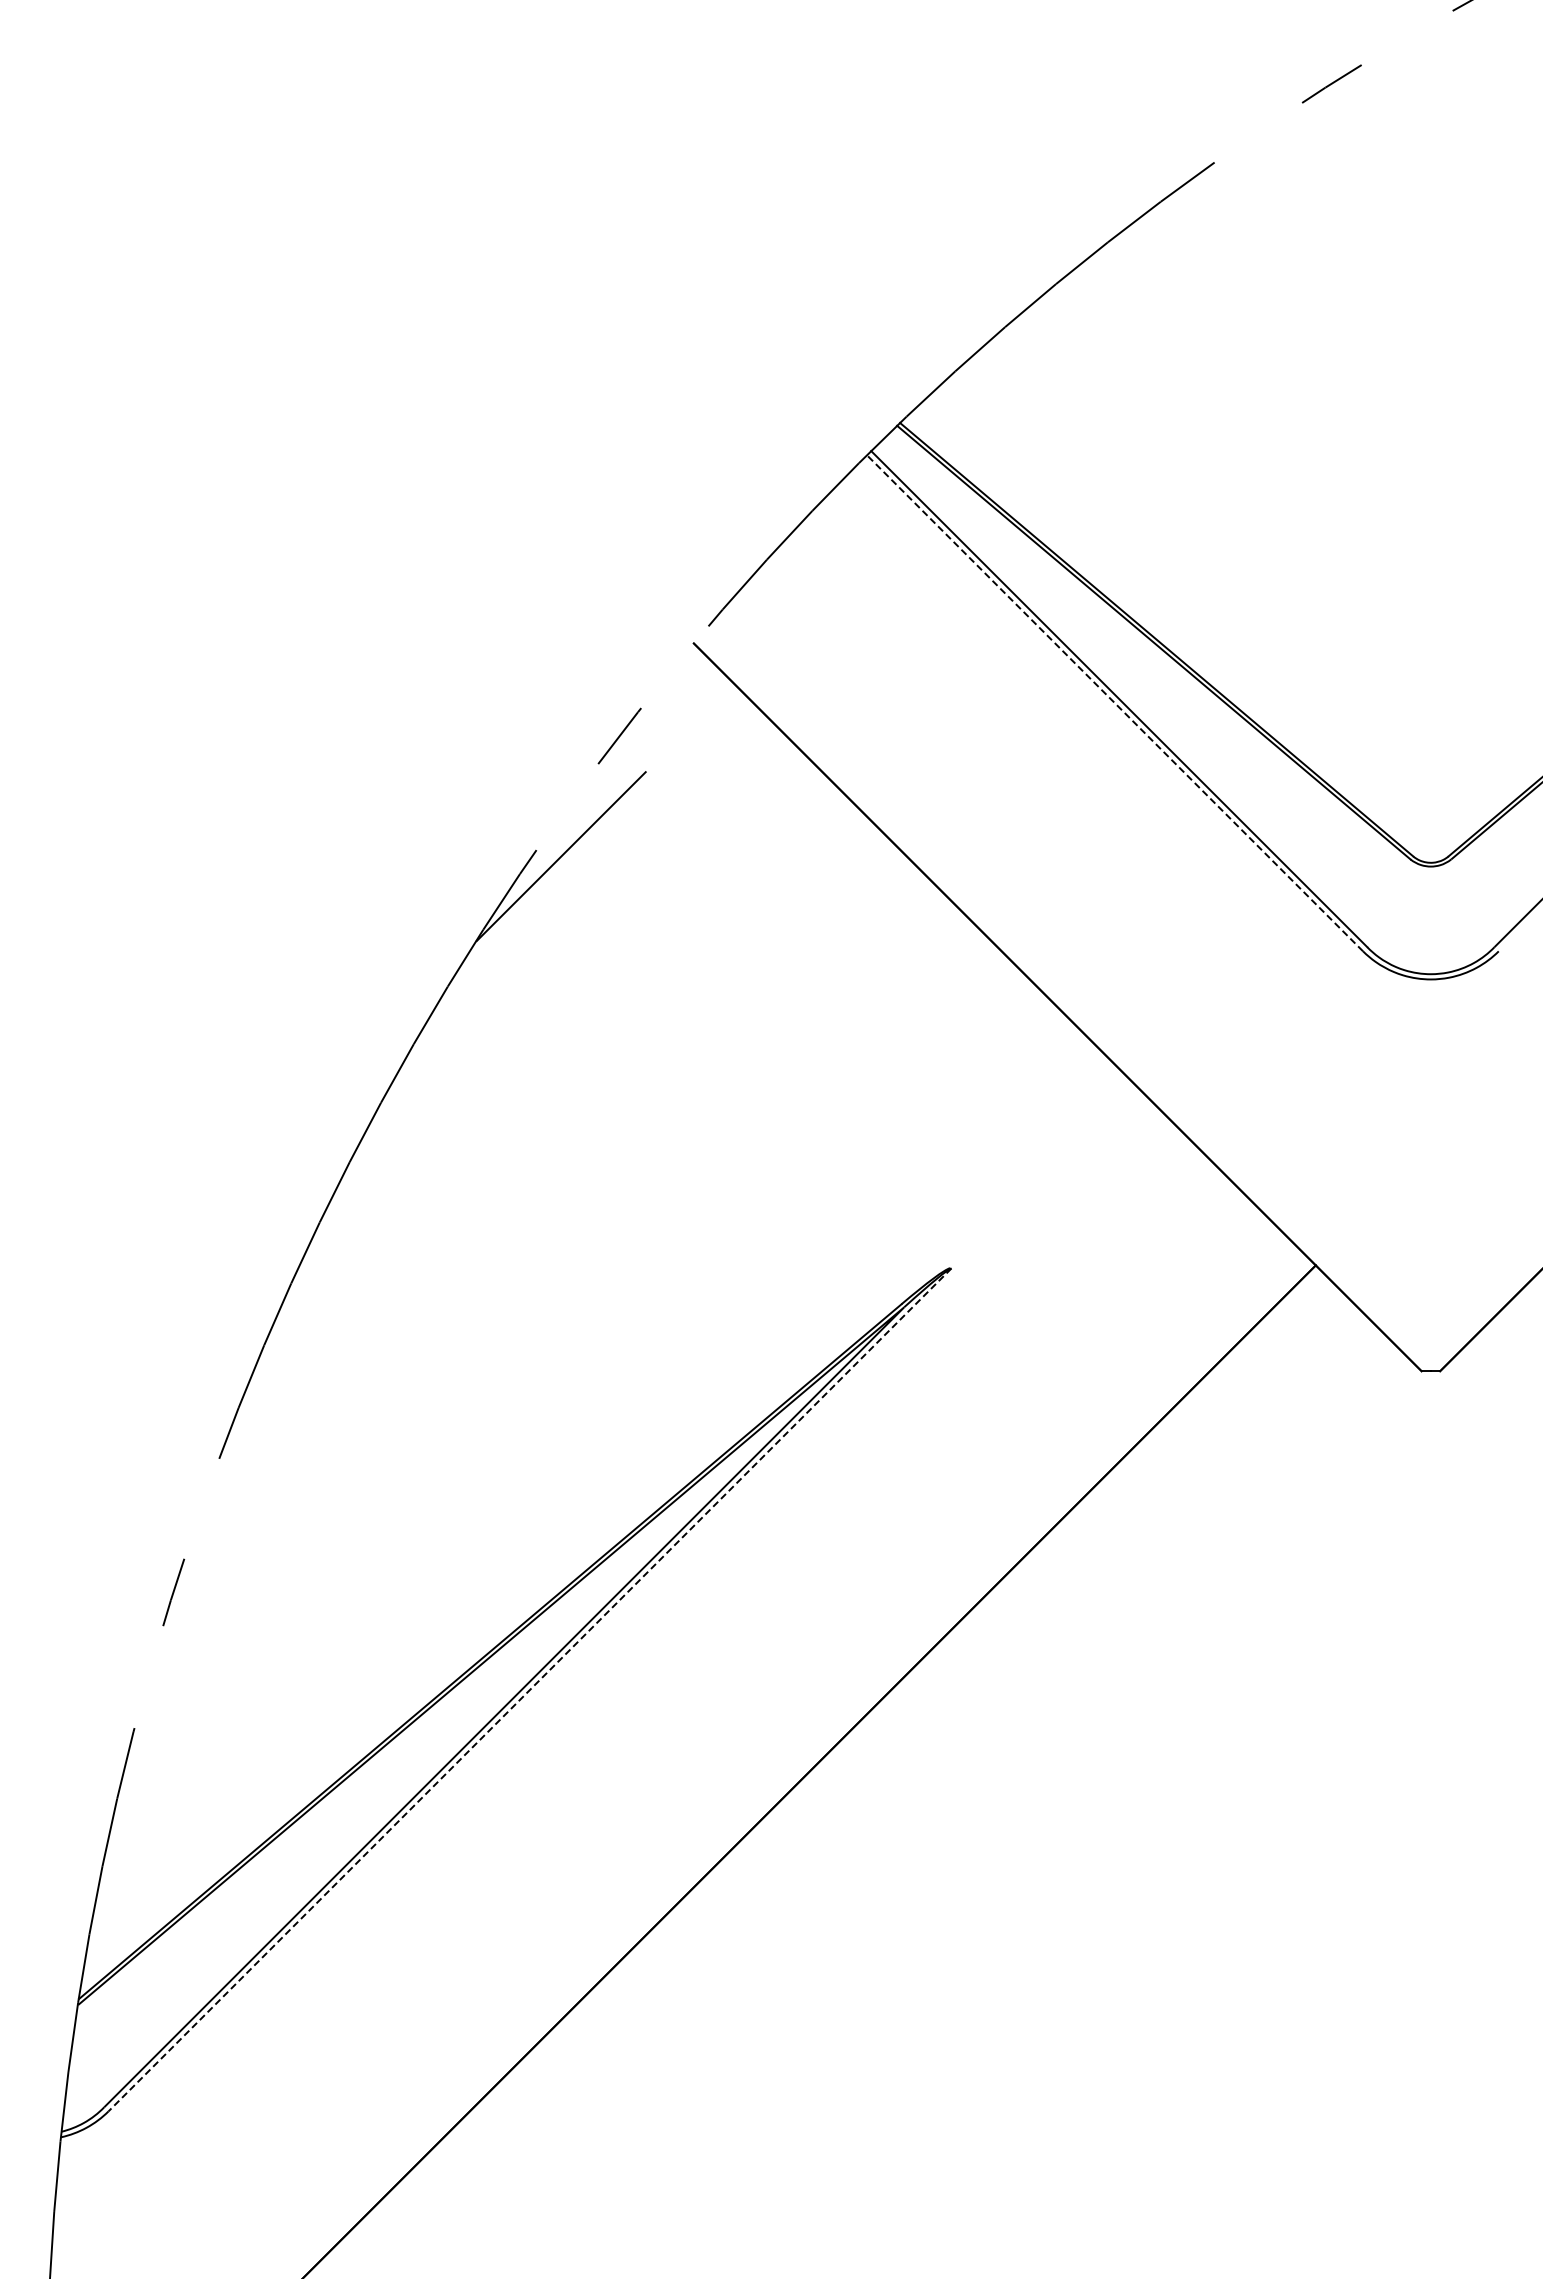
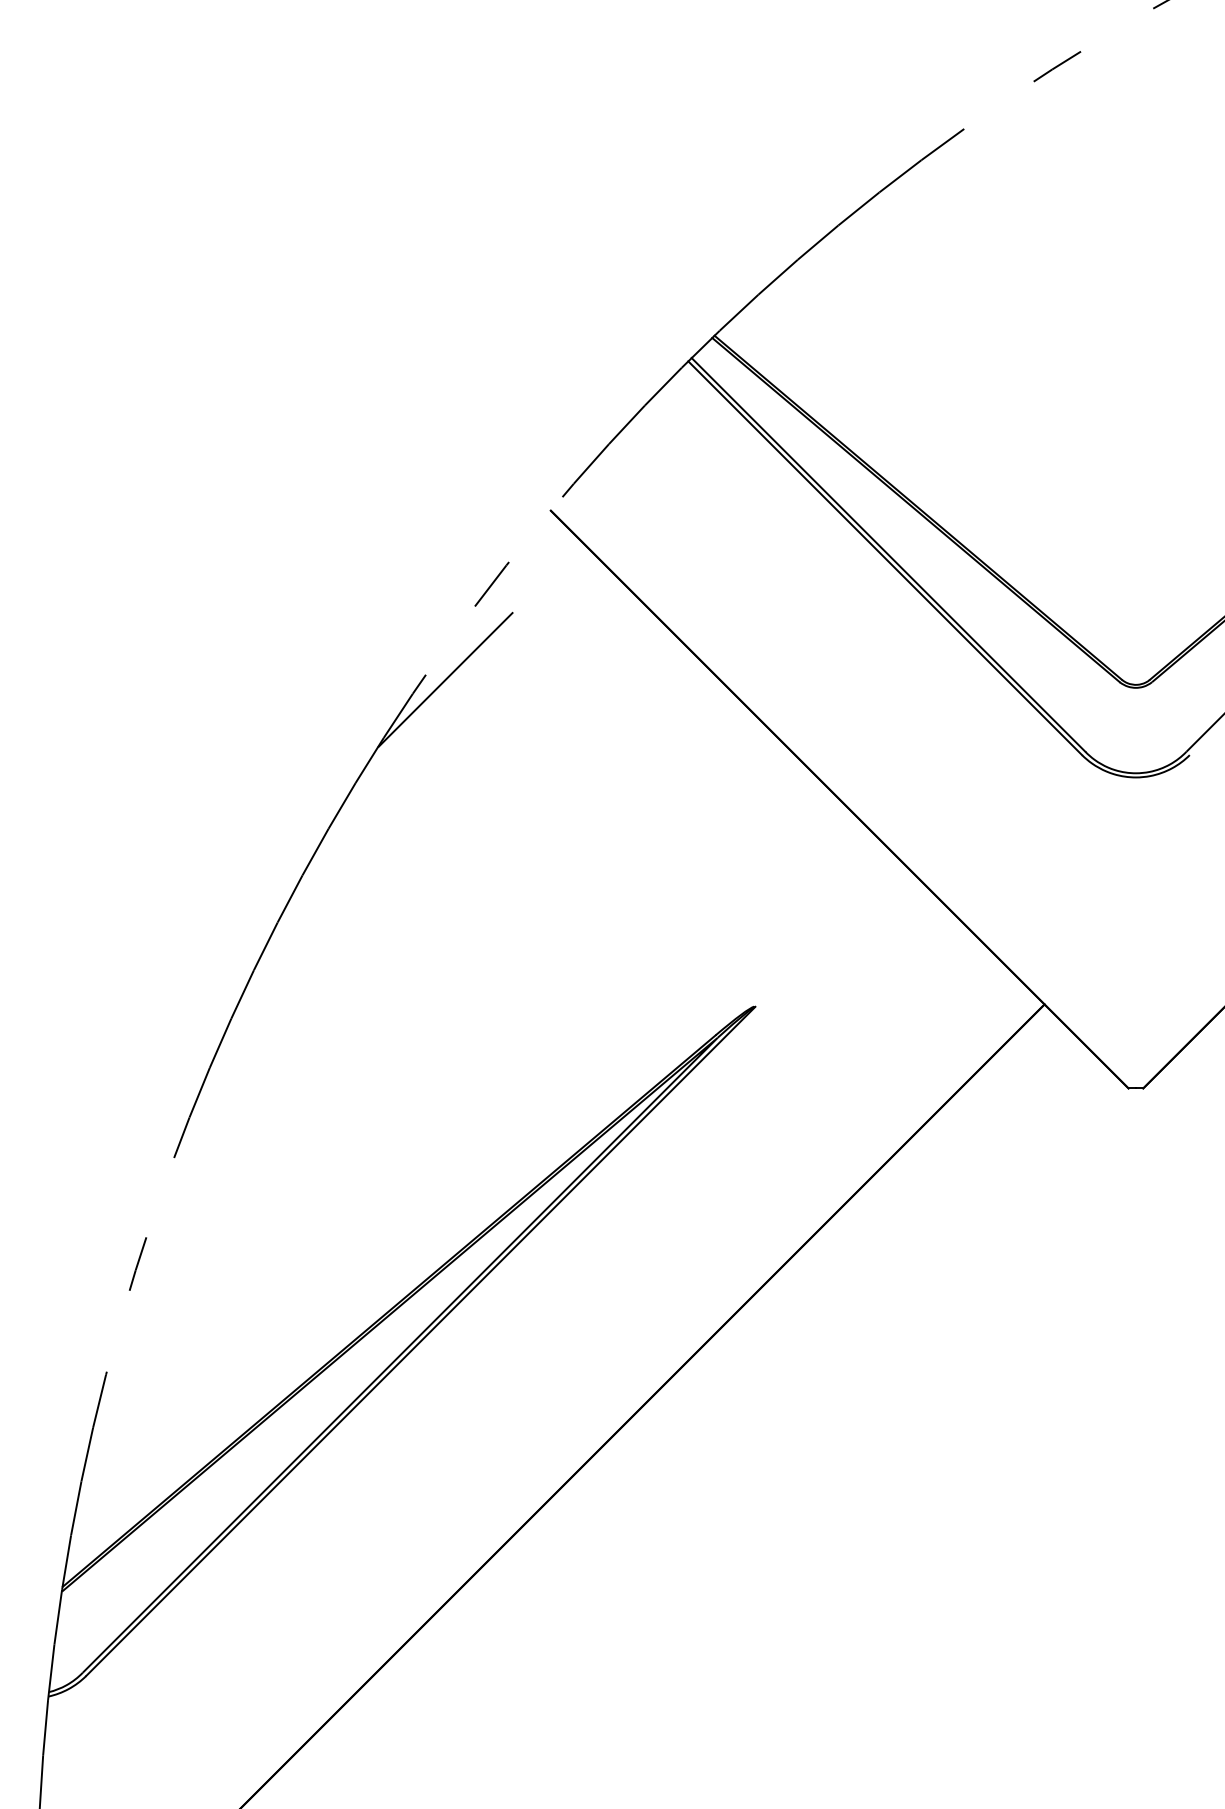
line: (1115, 703) -> (885, 558), dashed -> solid
line: (529, 1690) -> (420, 1341), dashed -> solid

